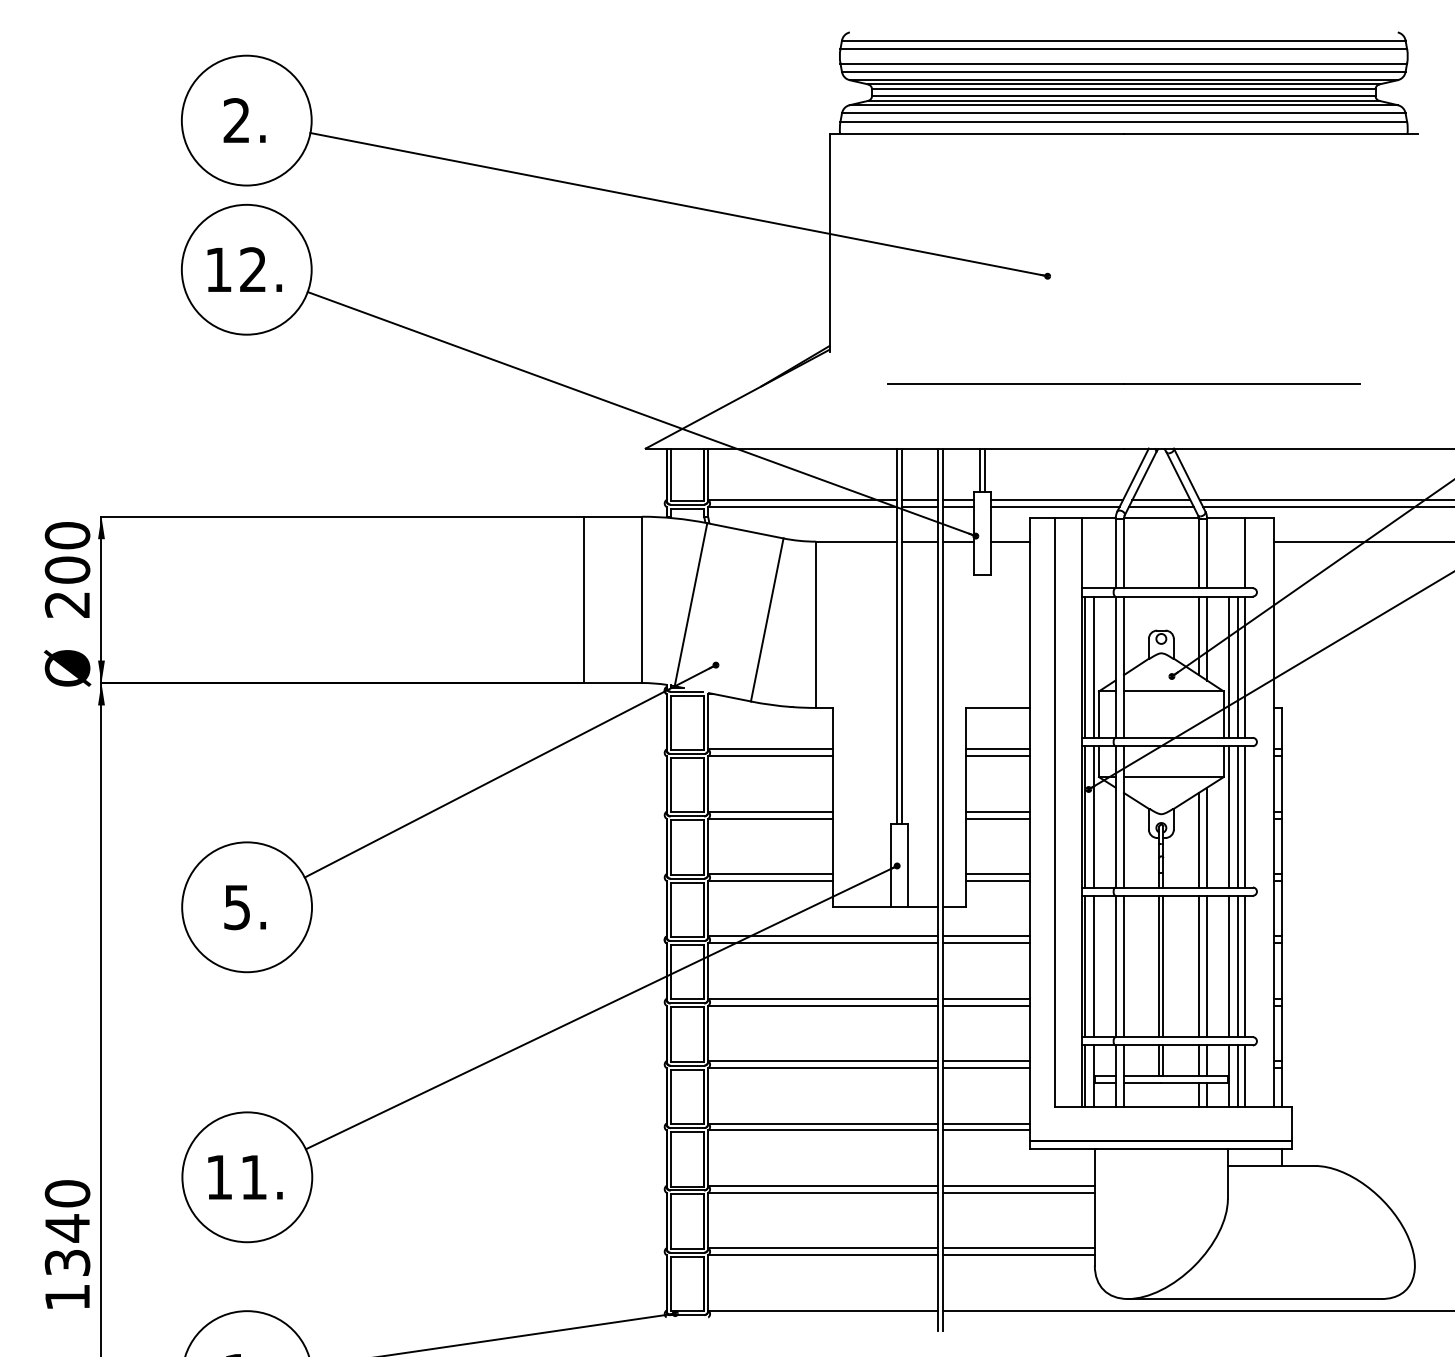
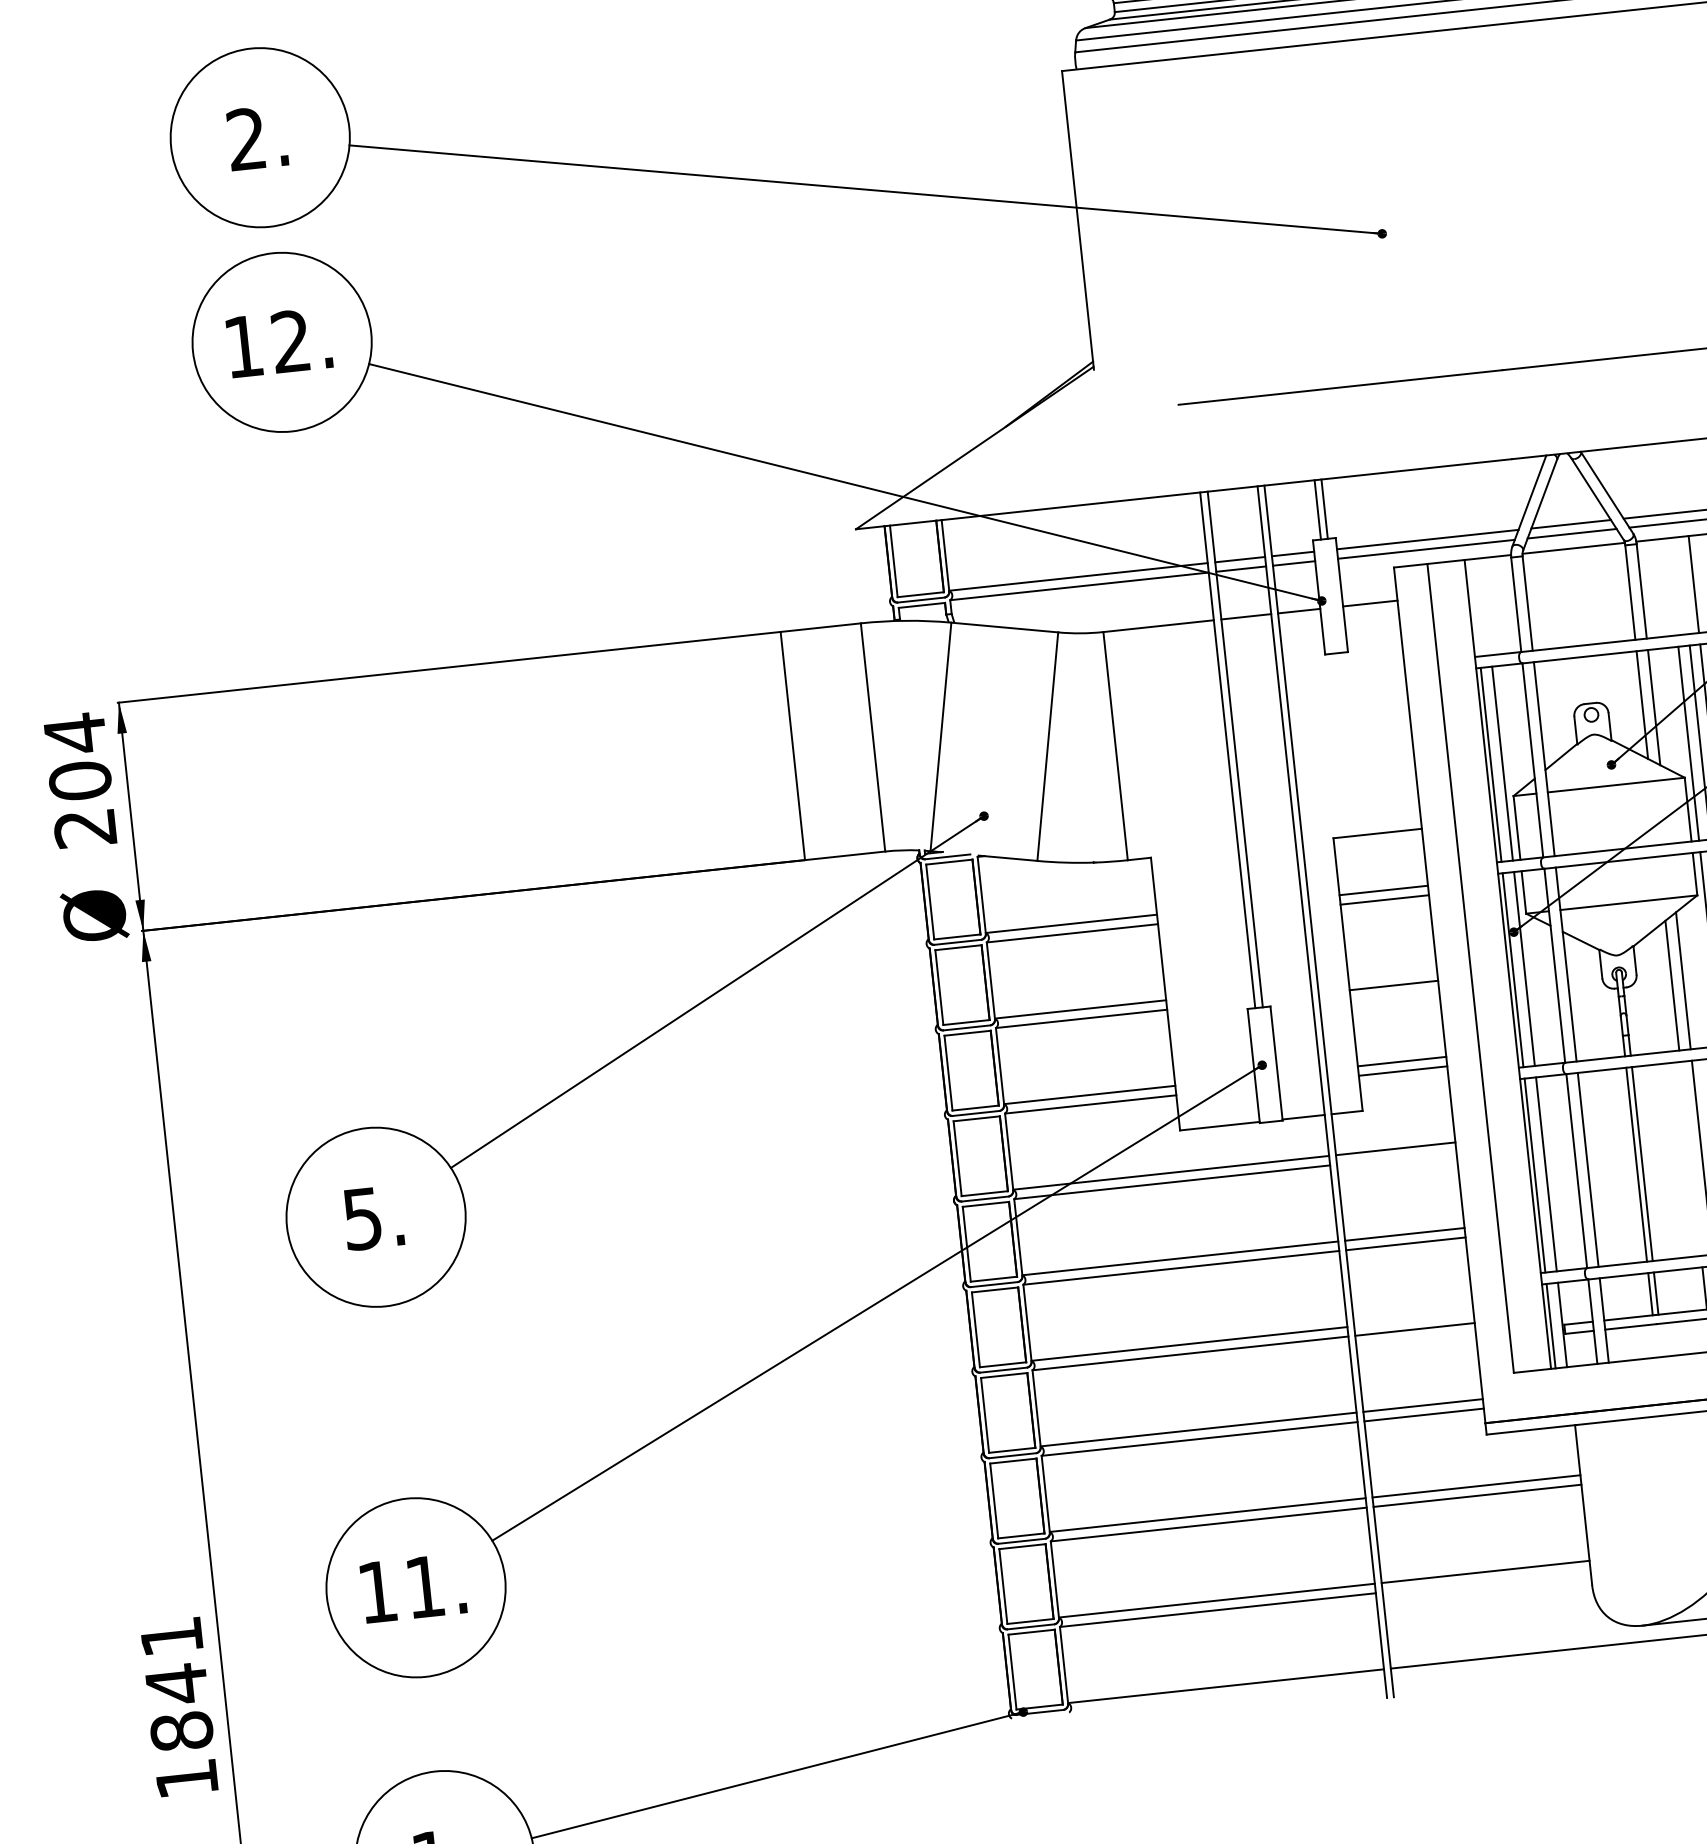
text: (67, 535) -> (75, 733), 200 -> 204
line: (998, 811) -> (1393, 975), removed
line: (986, 943) -> (1396, 1158), removed
line: (1198, 966) -> (1690, 1158), removed
line: (986, 1061) -> (1413, 1320), removed
text: (67, 1228) -> (176, 1684), 1340 -> 1841
line: (1018, 1255) -> (1485, 1582), removed

